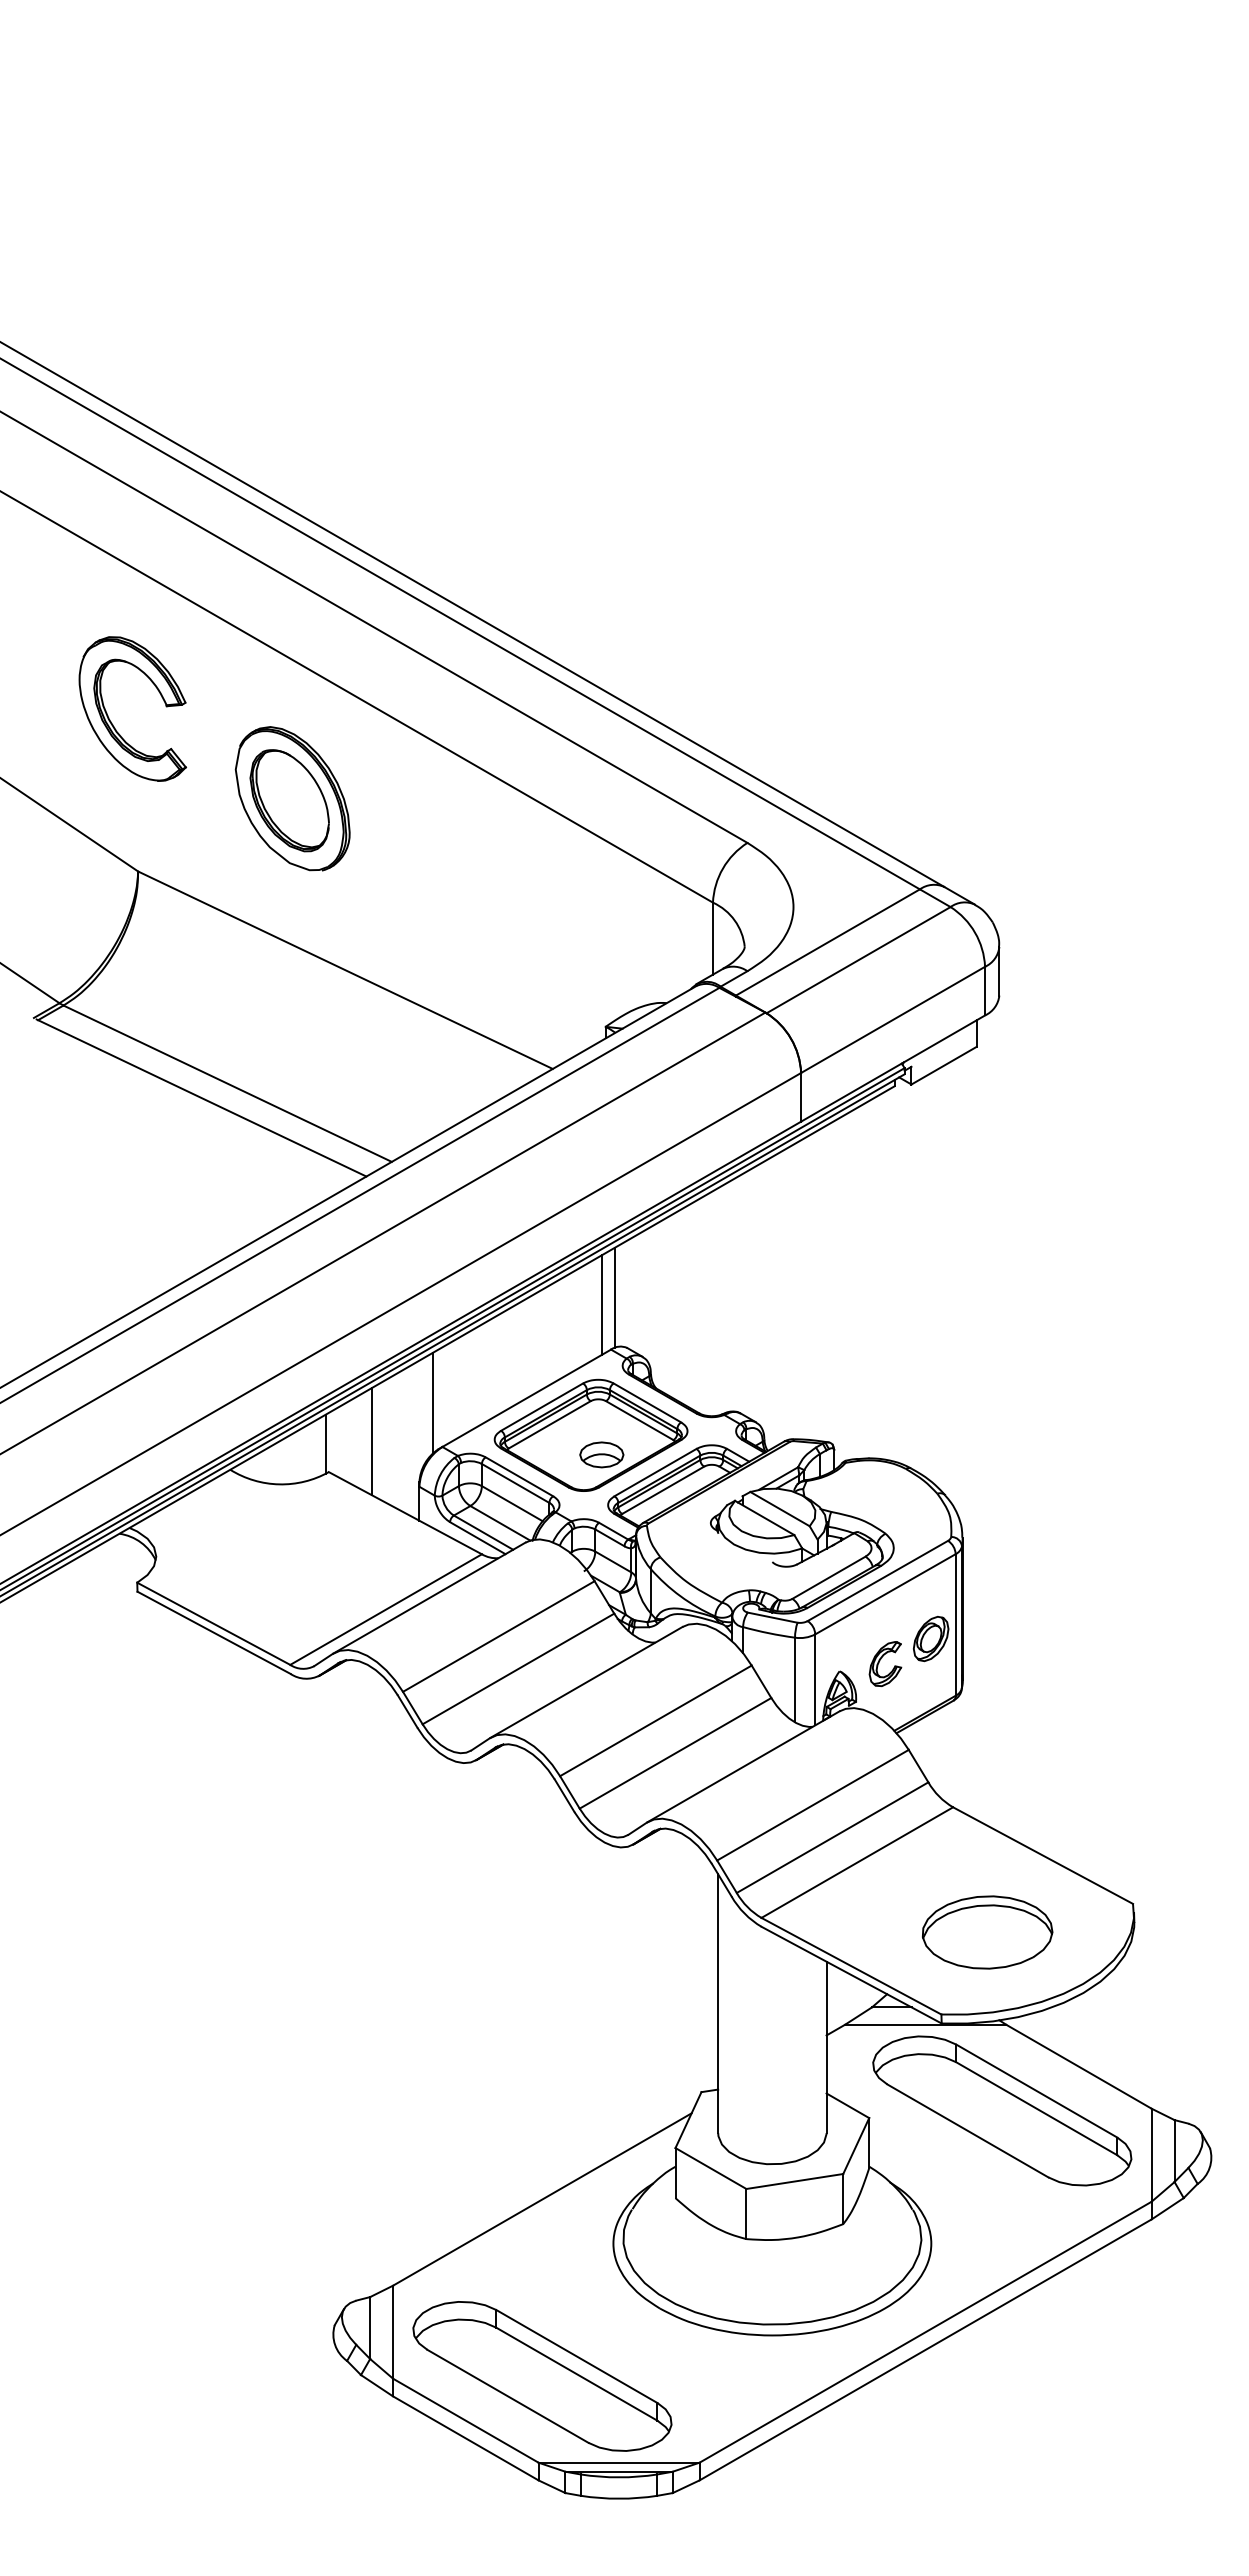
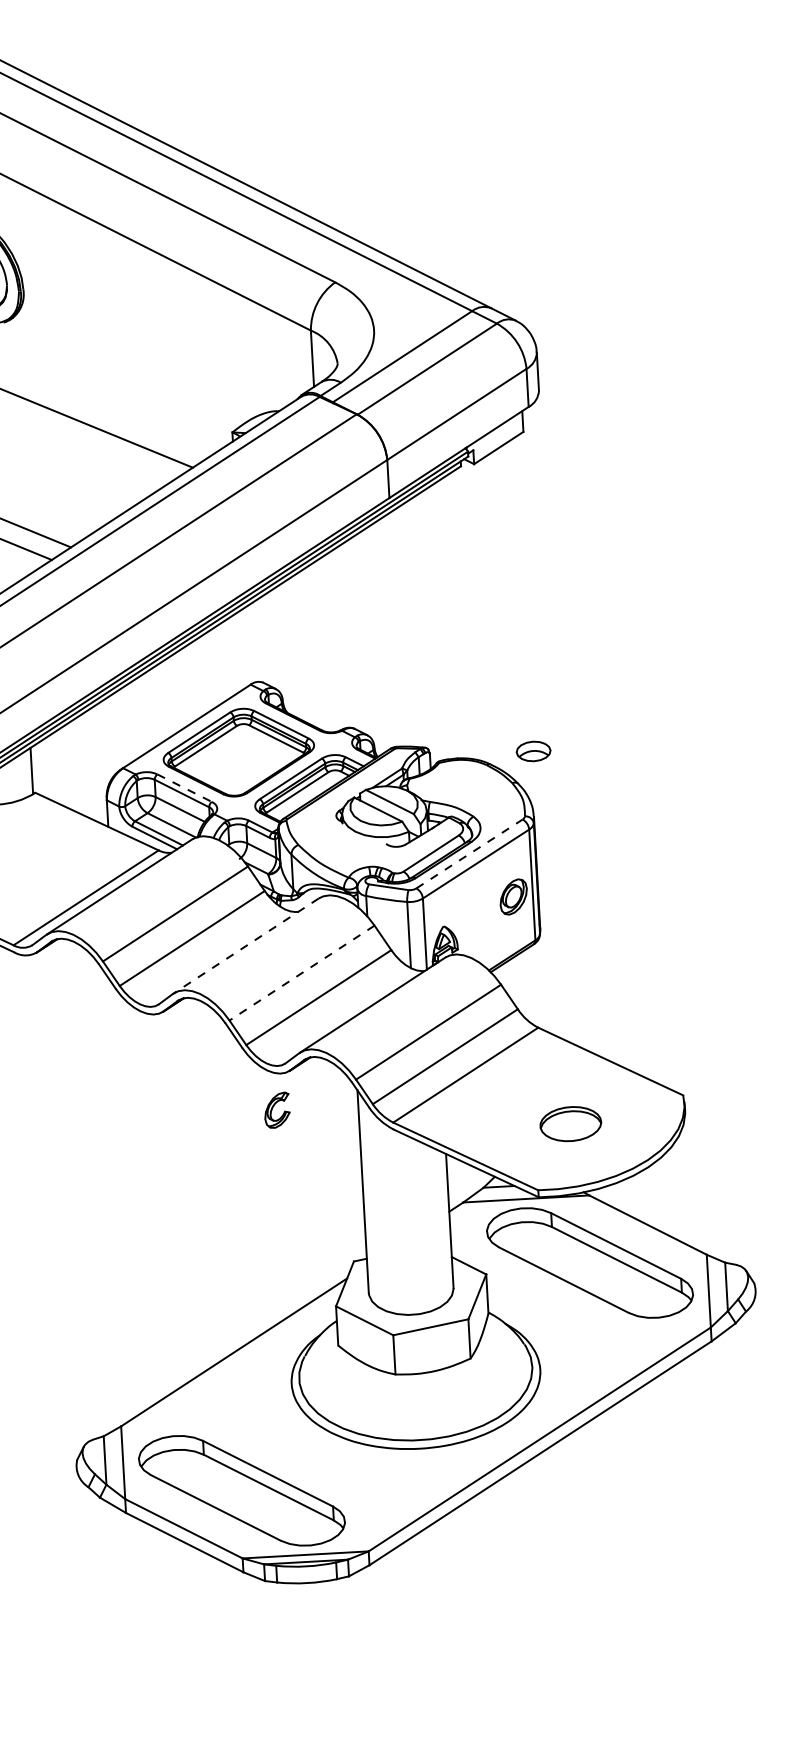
line: (614, 1297) -> (251, 643), removed
line: (601, 1304) -> (241, 649), removed
line: (433, 1402) -> (114, 733), removed
line: (371, 1441) -> (67, 767), removed
part: (601, 1454) -> (533, 751), moved
line: (519, 1476) -> (184, 787), solid -> dashed
line: (877, 1580) -> (469, 853), solid -> dashed
part: (885, 1663) -> (277, 1109), moved
line: (586, 1682) -> (246, 946), solid -> dashed
line: (655, 1720) -> (301, 972), solid -> dashed
part: (987, 1932) -> (570, 1124), size x0.6

